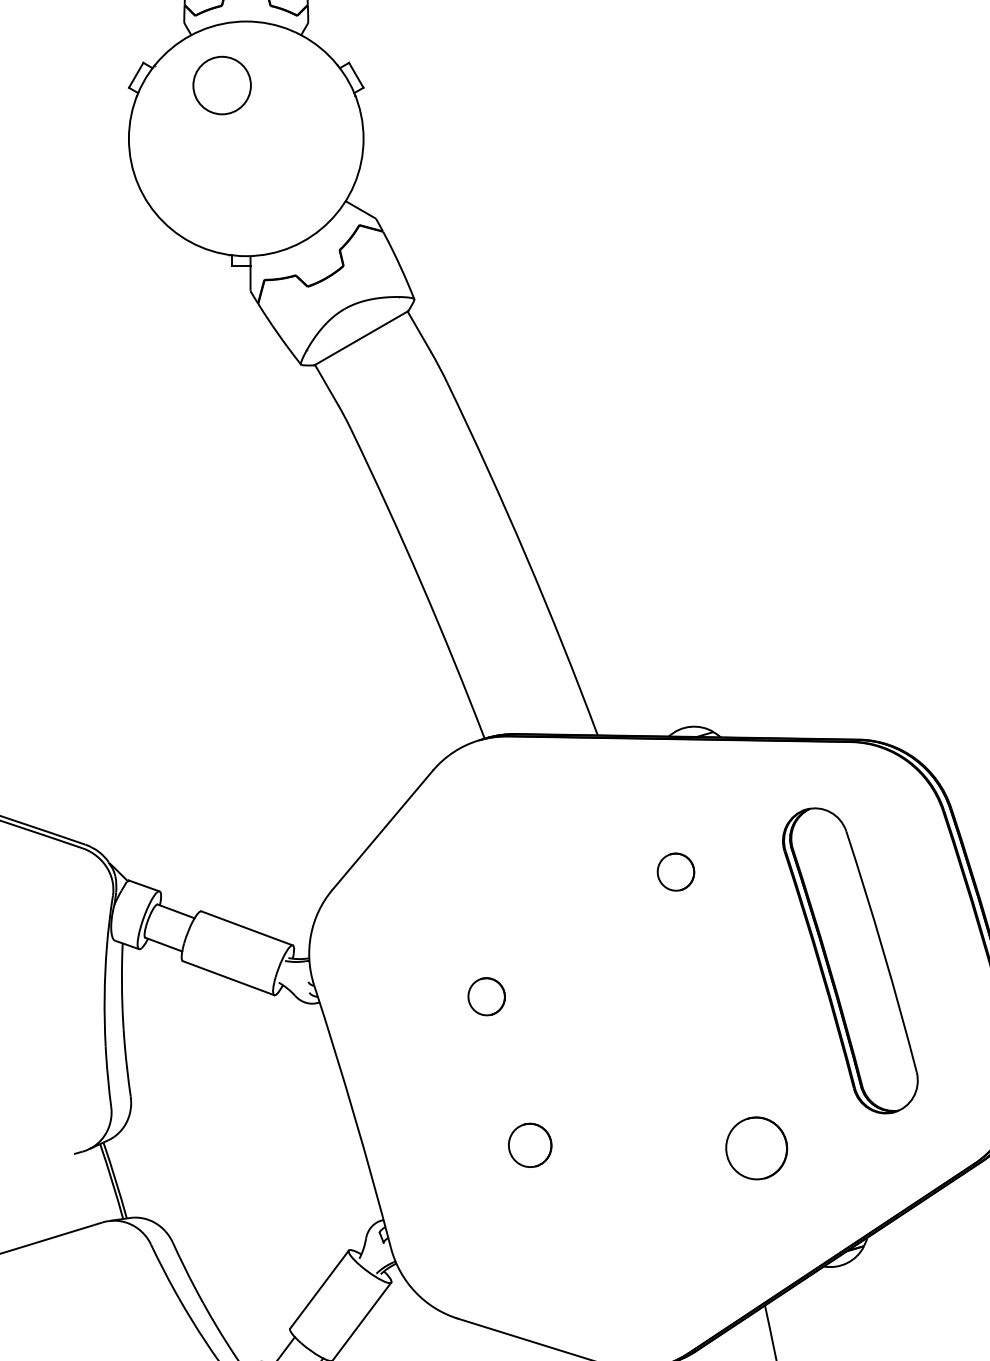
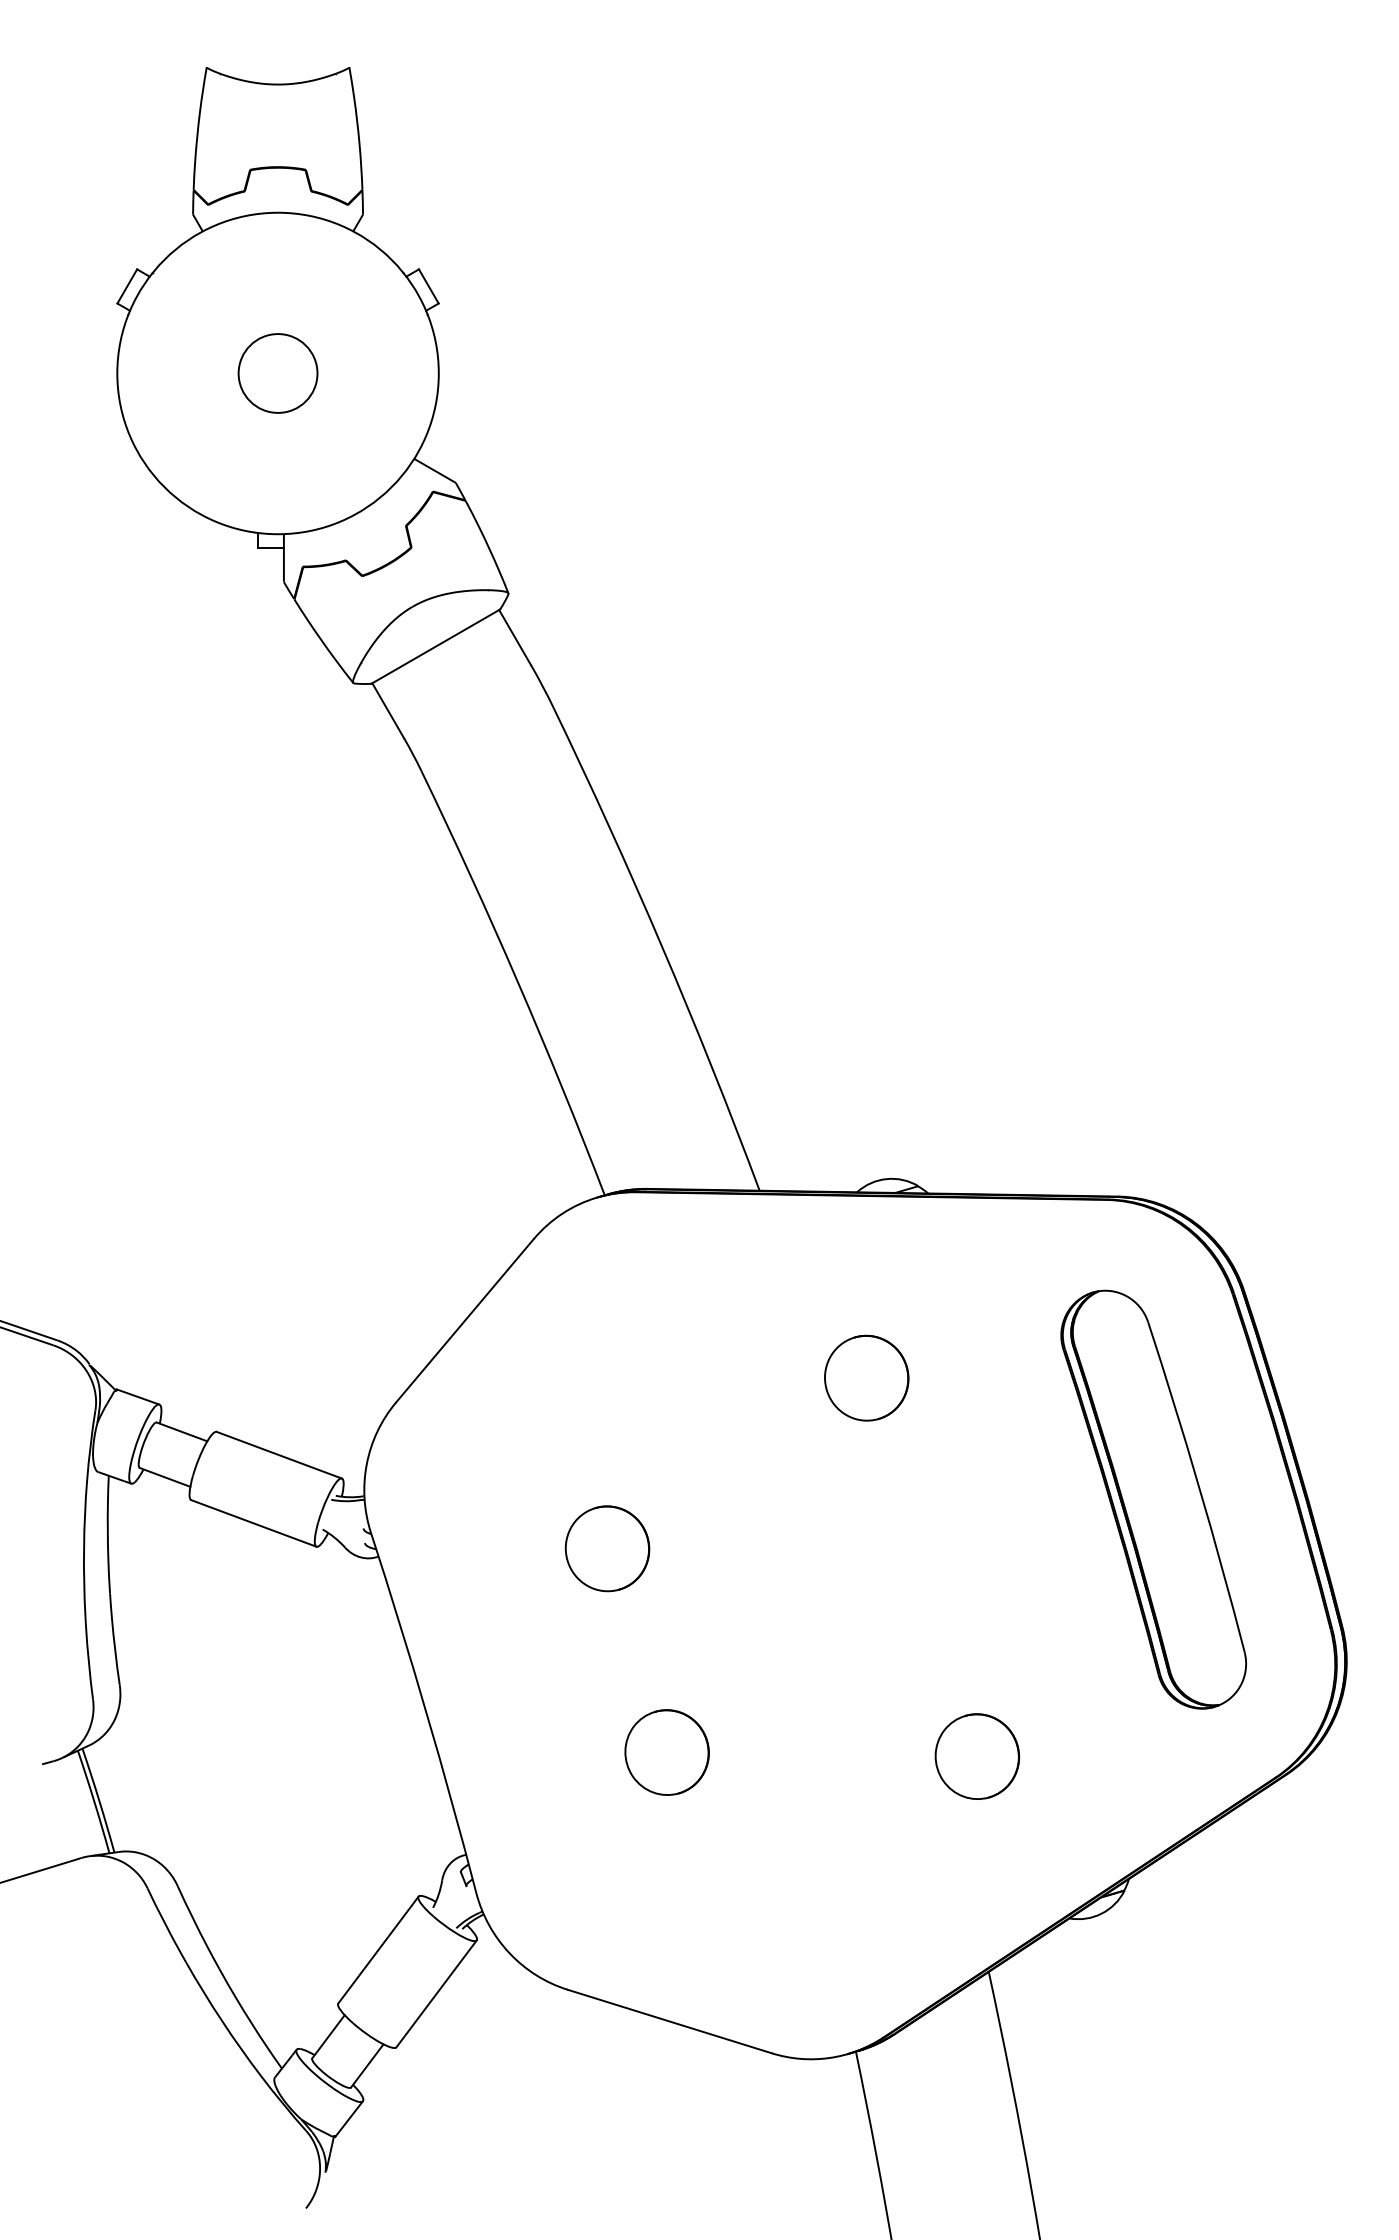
circle: (221, 85) -> (277, 373), moved
part: (675, 871) -> (866, 1377), size x1.67
part: (850, 960) -> (1153, 1499), moved
part: (486, 996) -> (607, 1548), size x1.67
part: (529, 1145) -> (666, 1752), size x1.43

